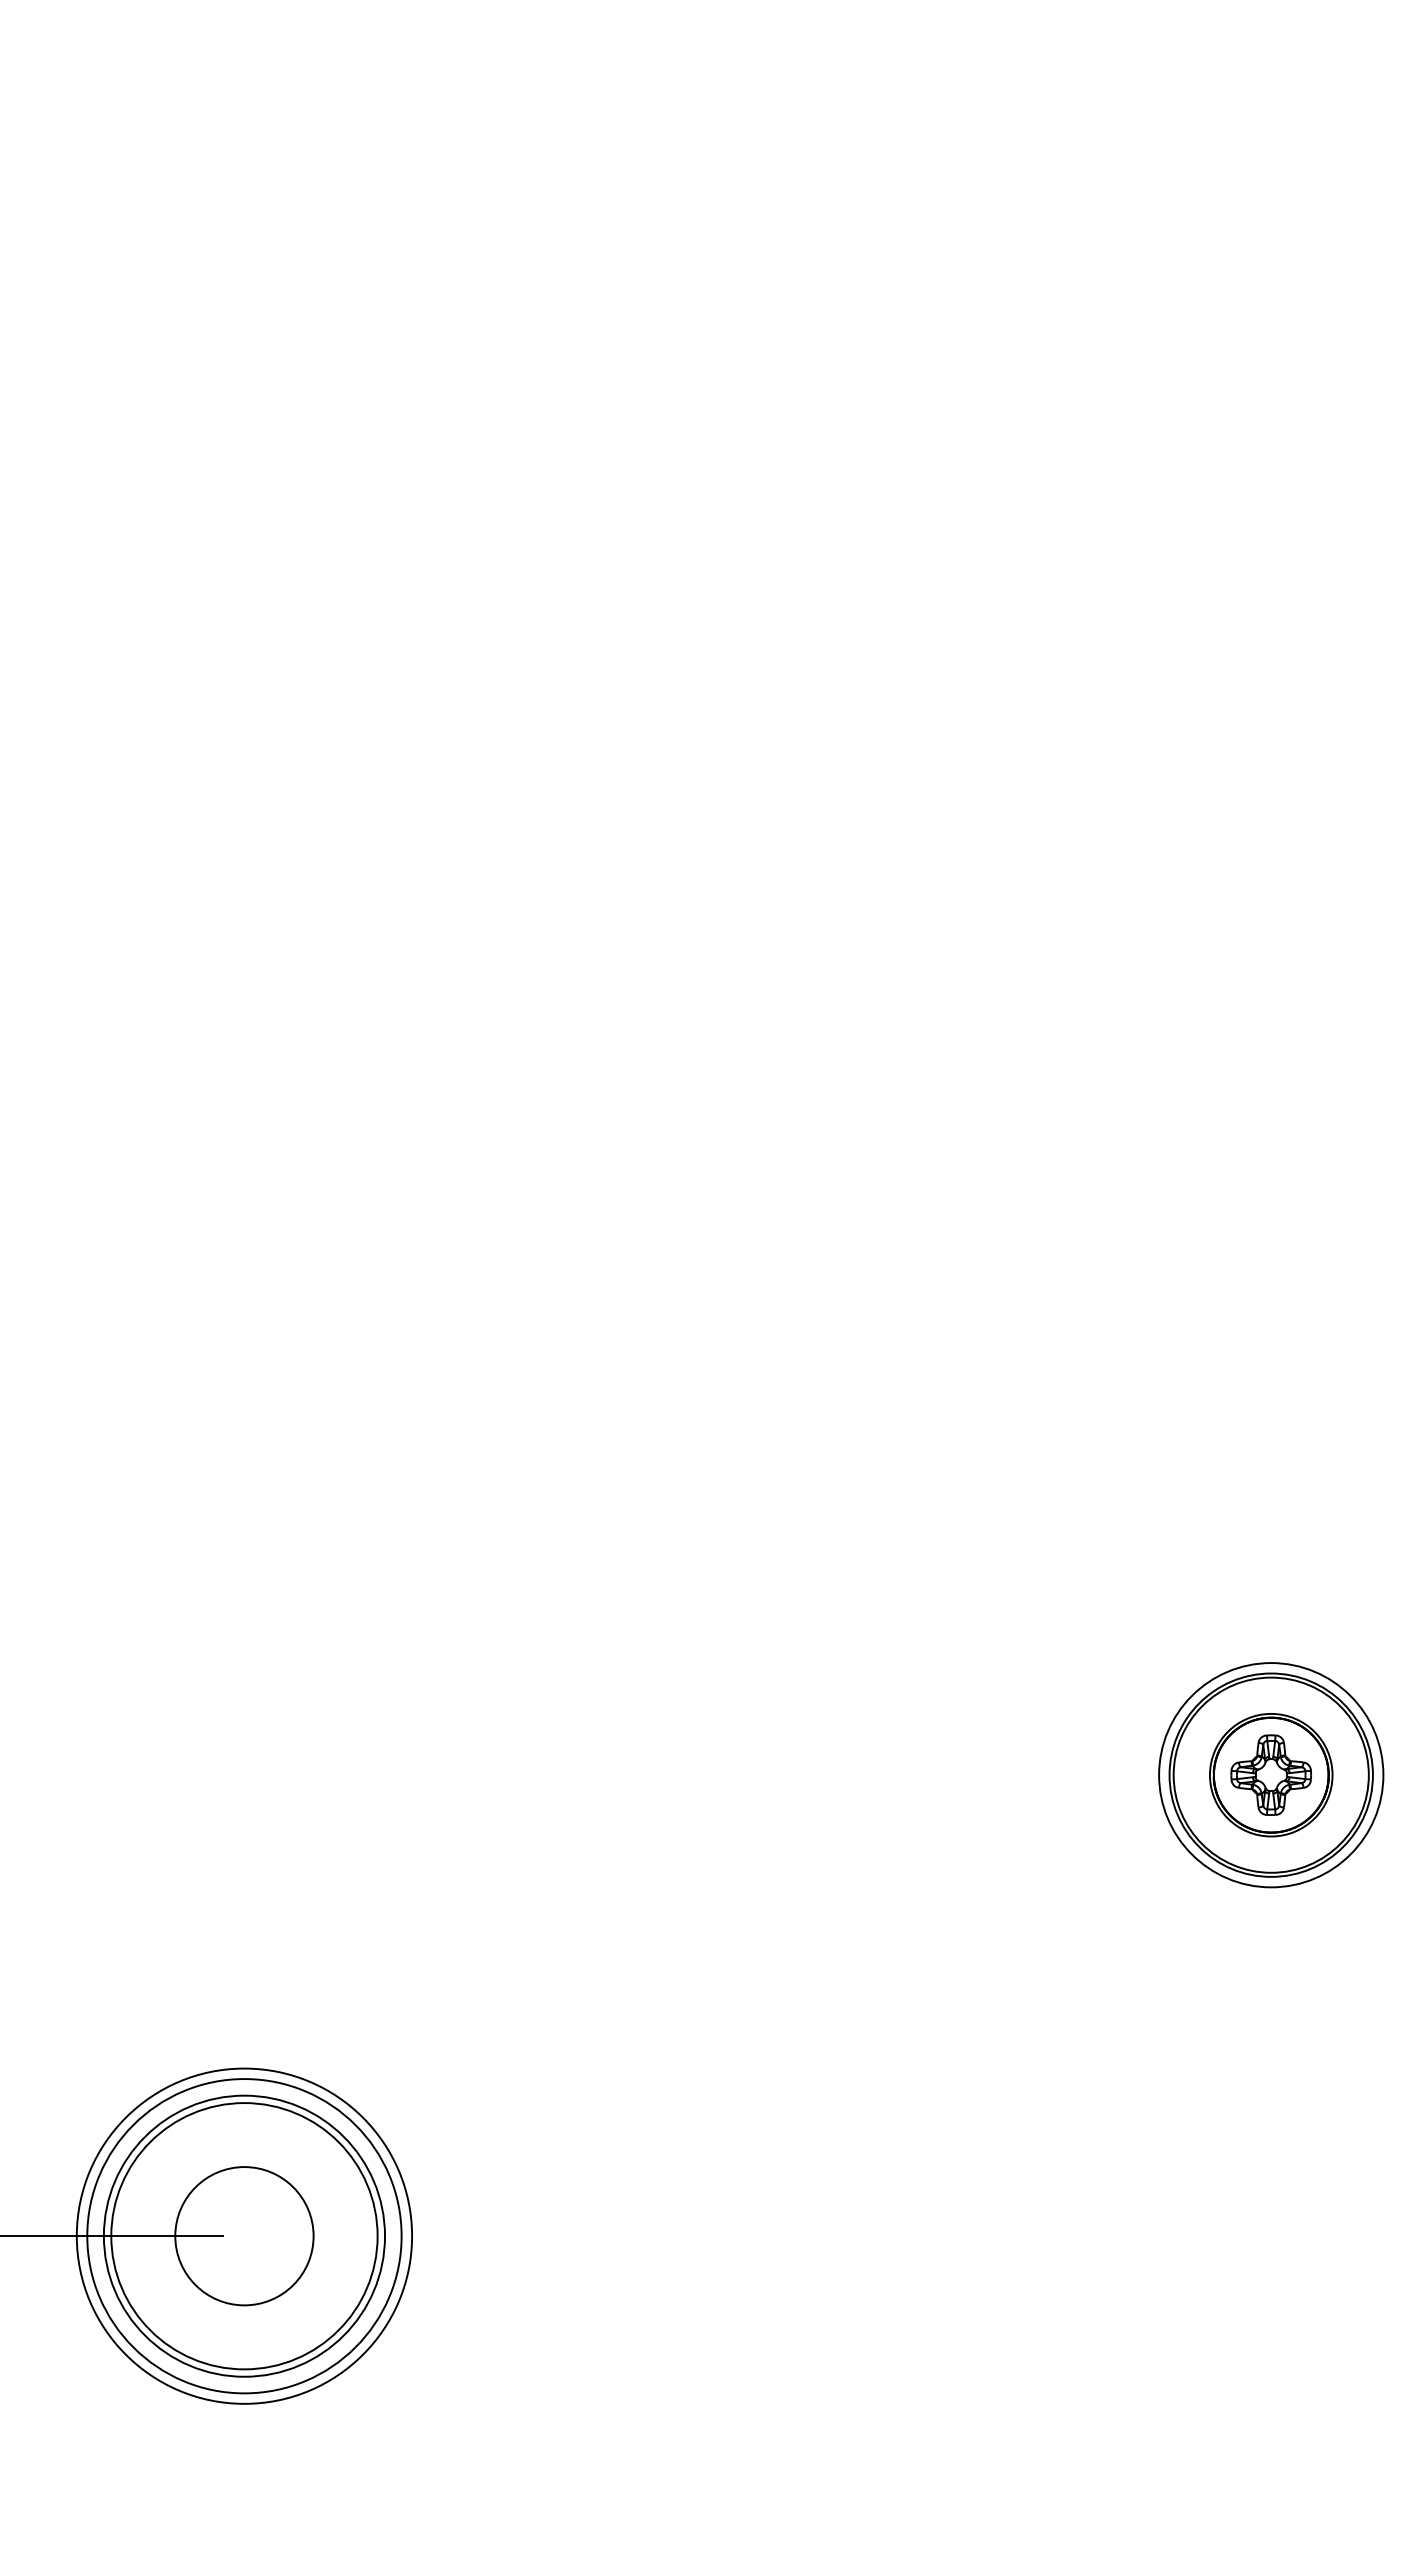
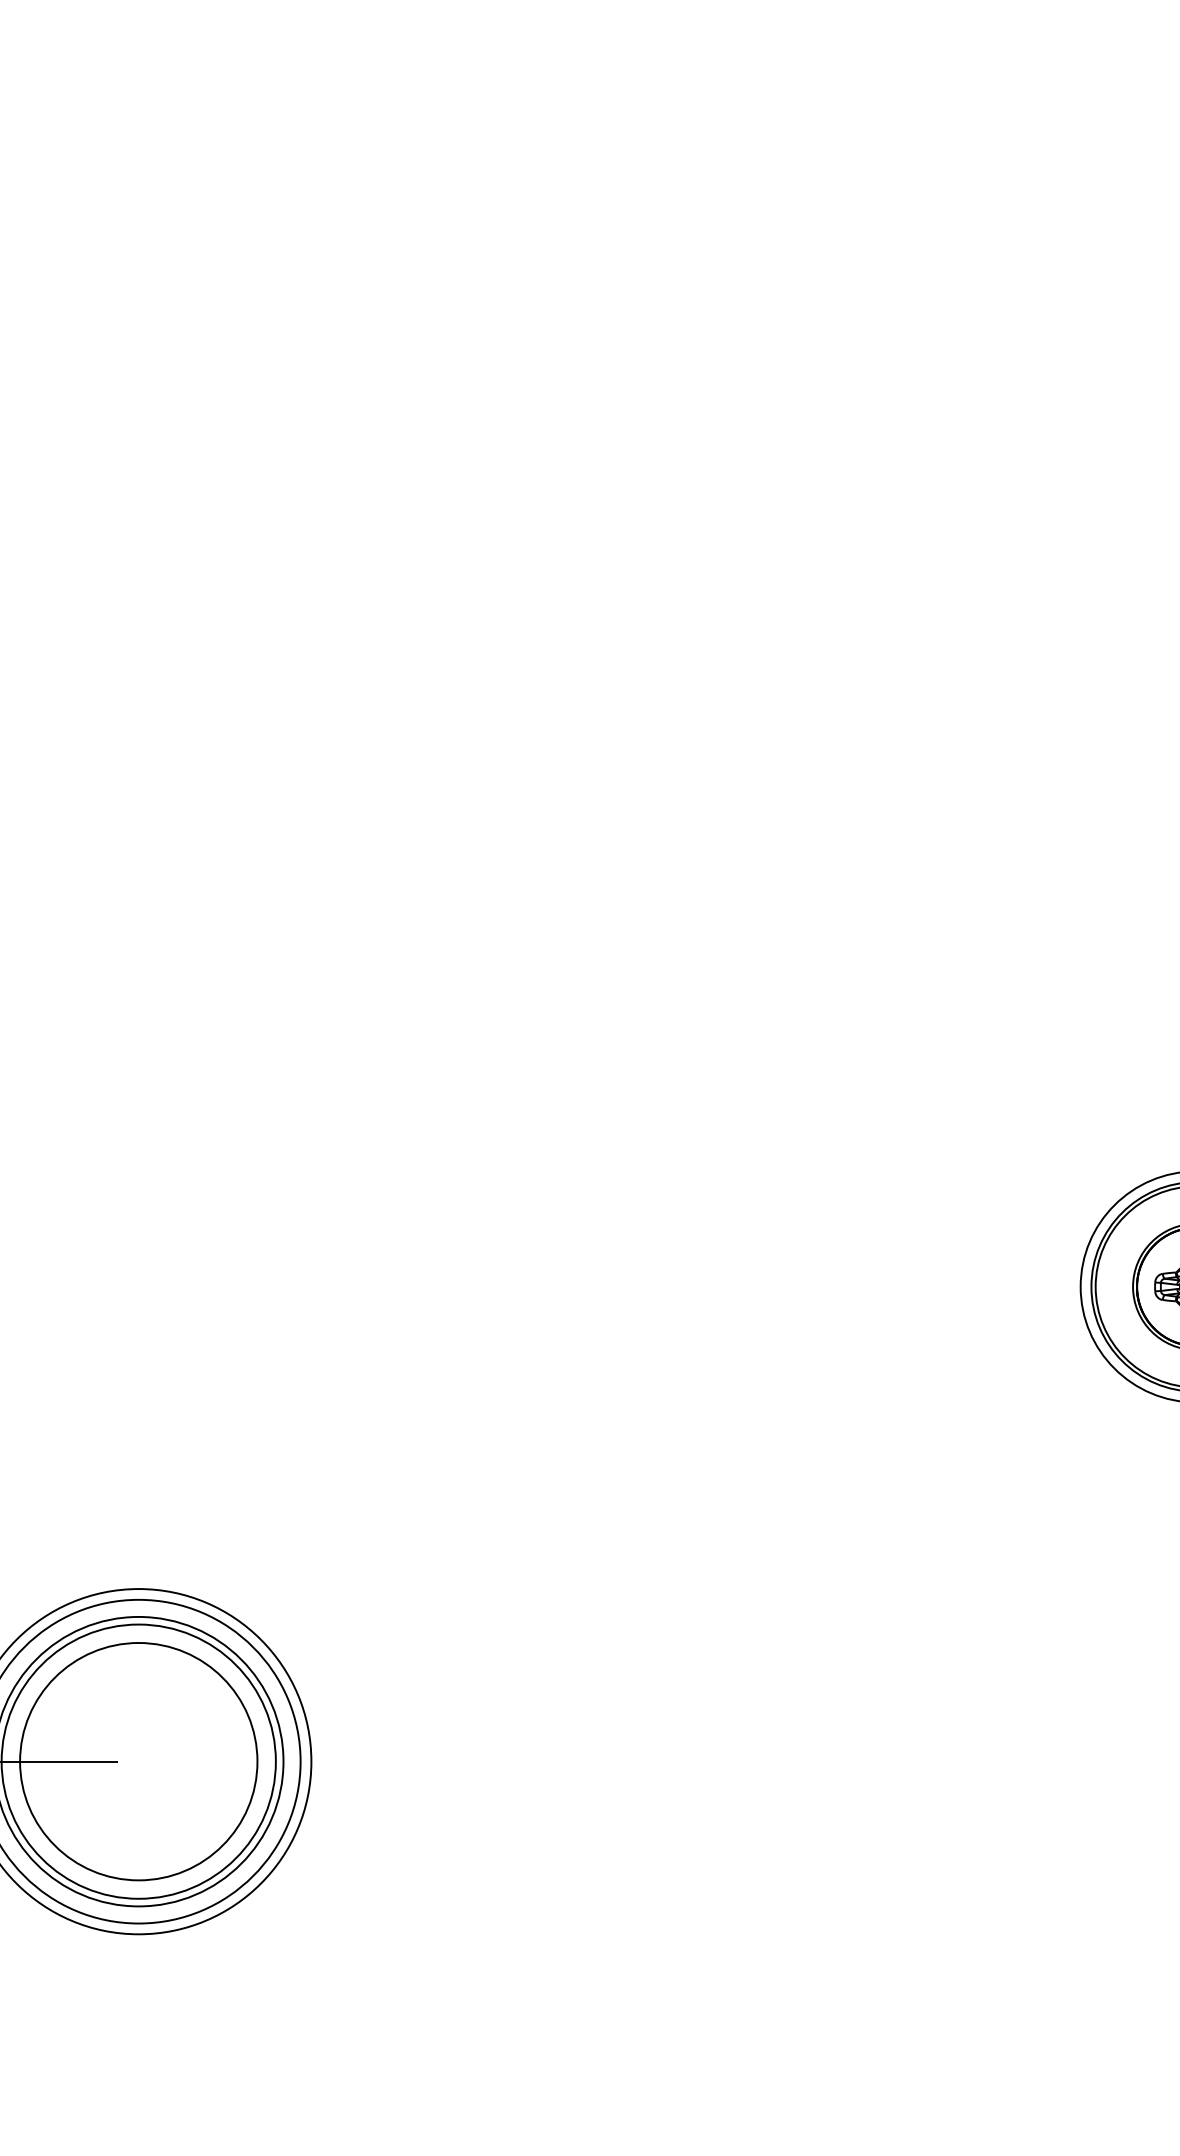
circle: (244, 2235) -> (138, 1760), size x1.67

